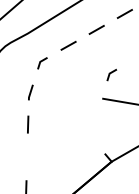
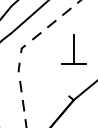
line: (110, 75) -> (64, 49), removed
line: (127, 76) -> (74, 48), added
line: (27, 156) -> (23, 105), added

